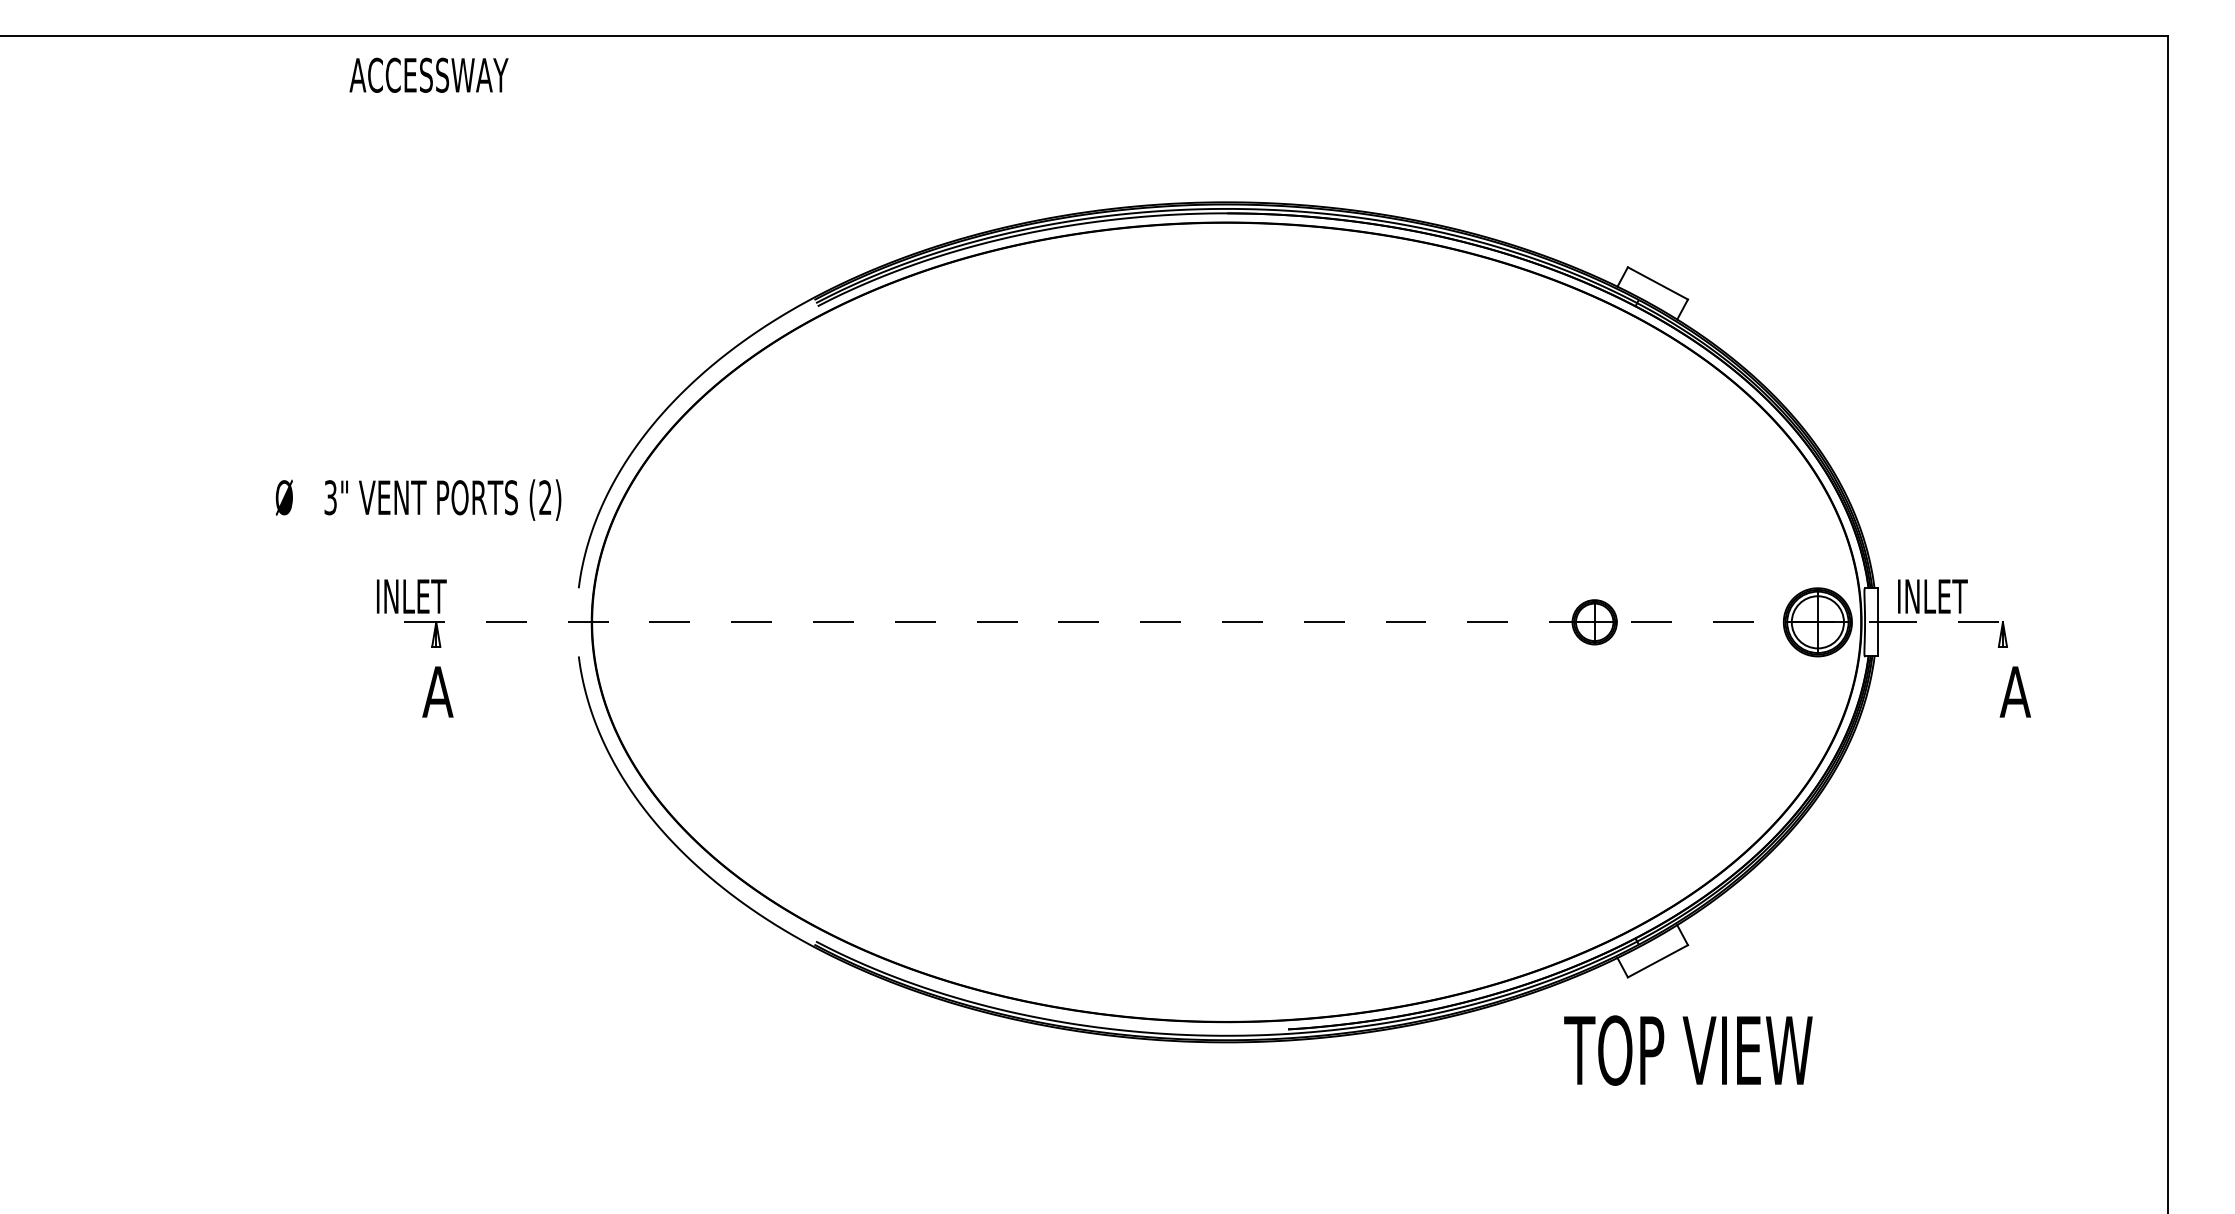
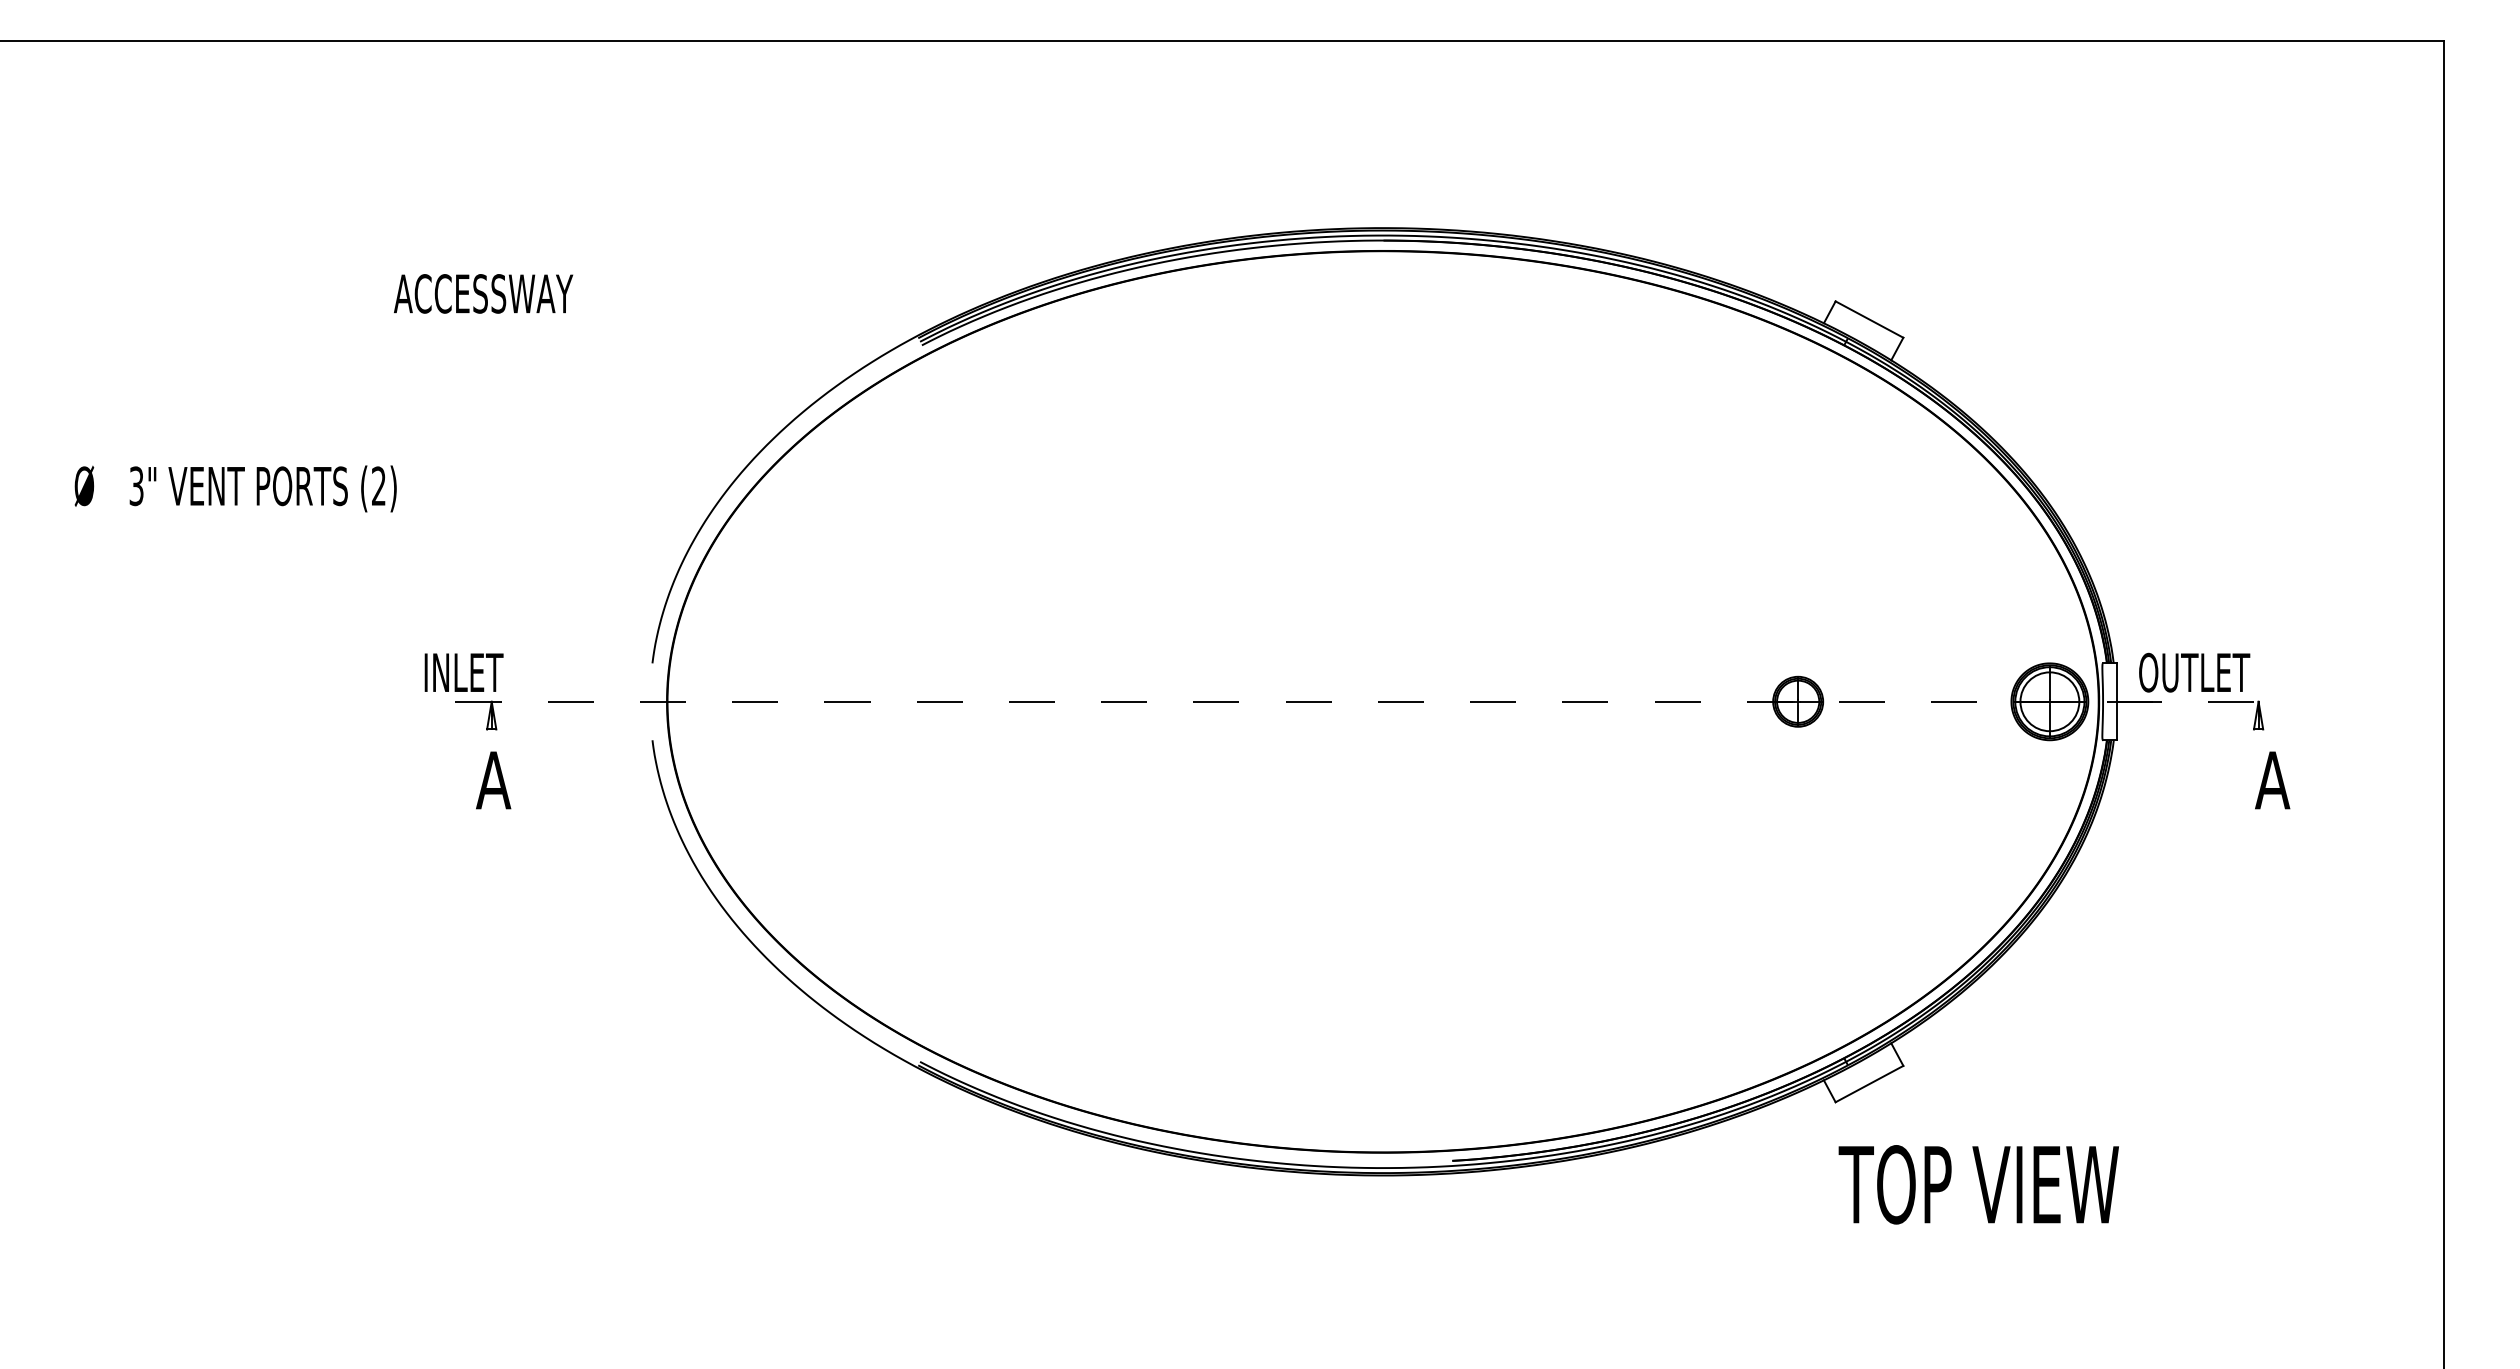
text: (428, 74) -> (483, 293), moved
text: (418, 499) -> (235, 488), moved
text: (1946, 596) -> (2194, 672), INLET -> OUTLET
text: (1688, 1050) -> (1978, 1184), moved

